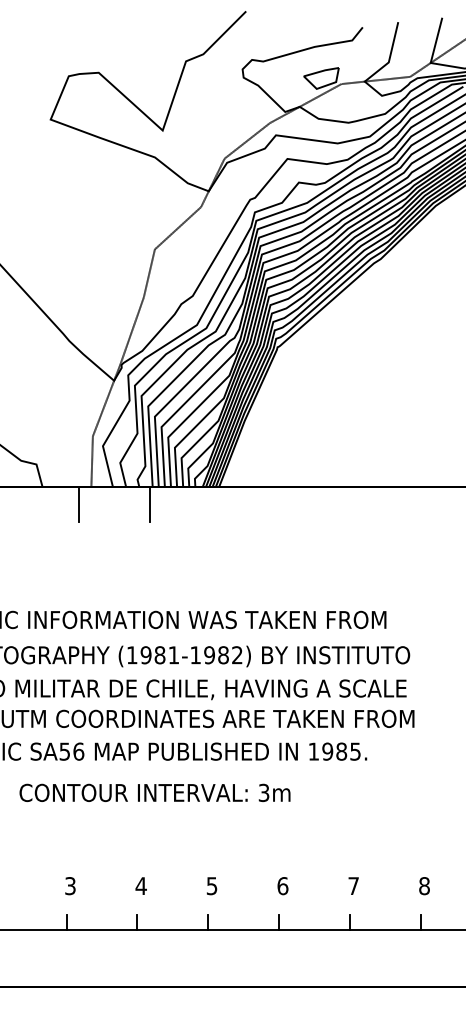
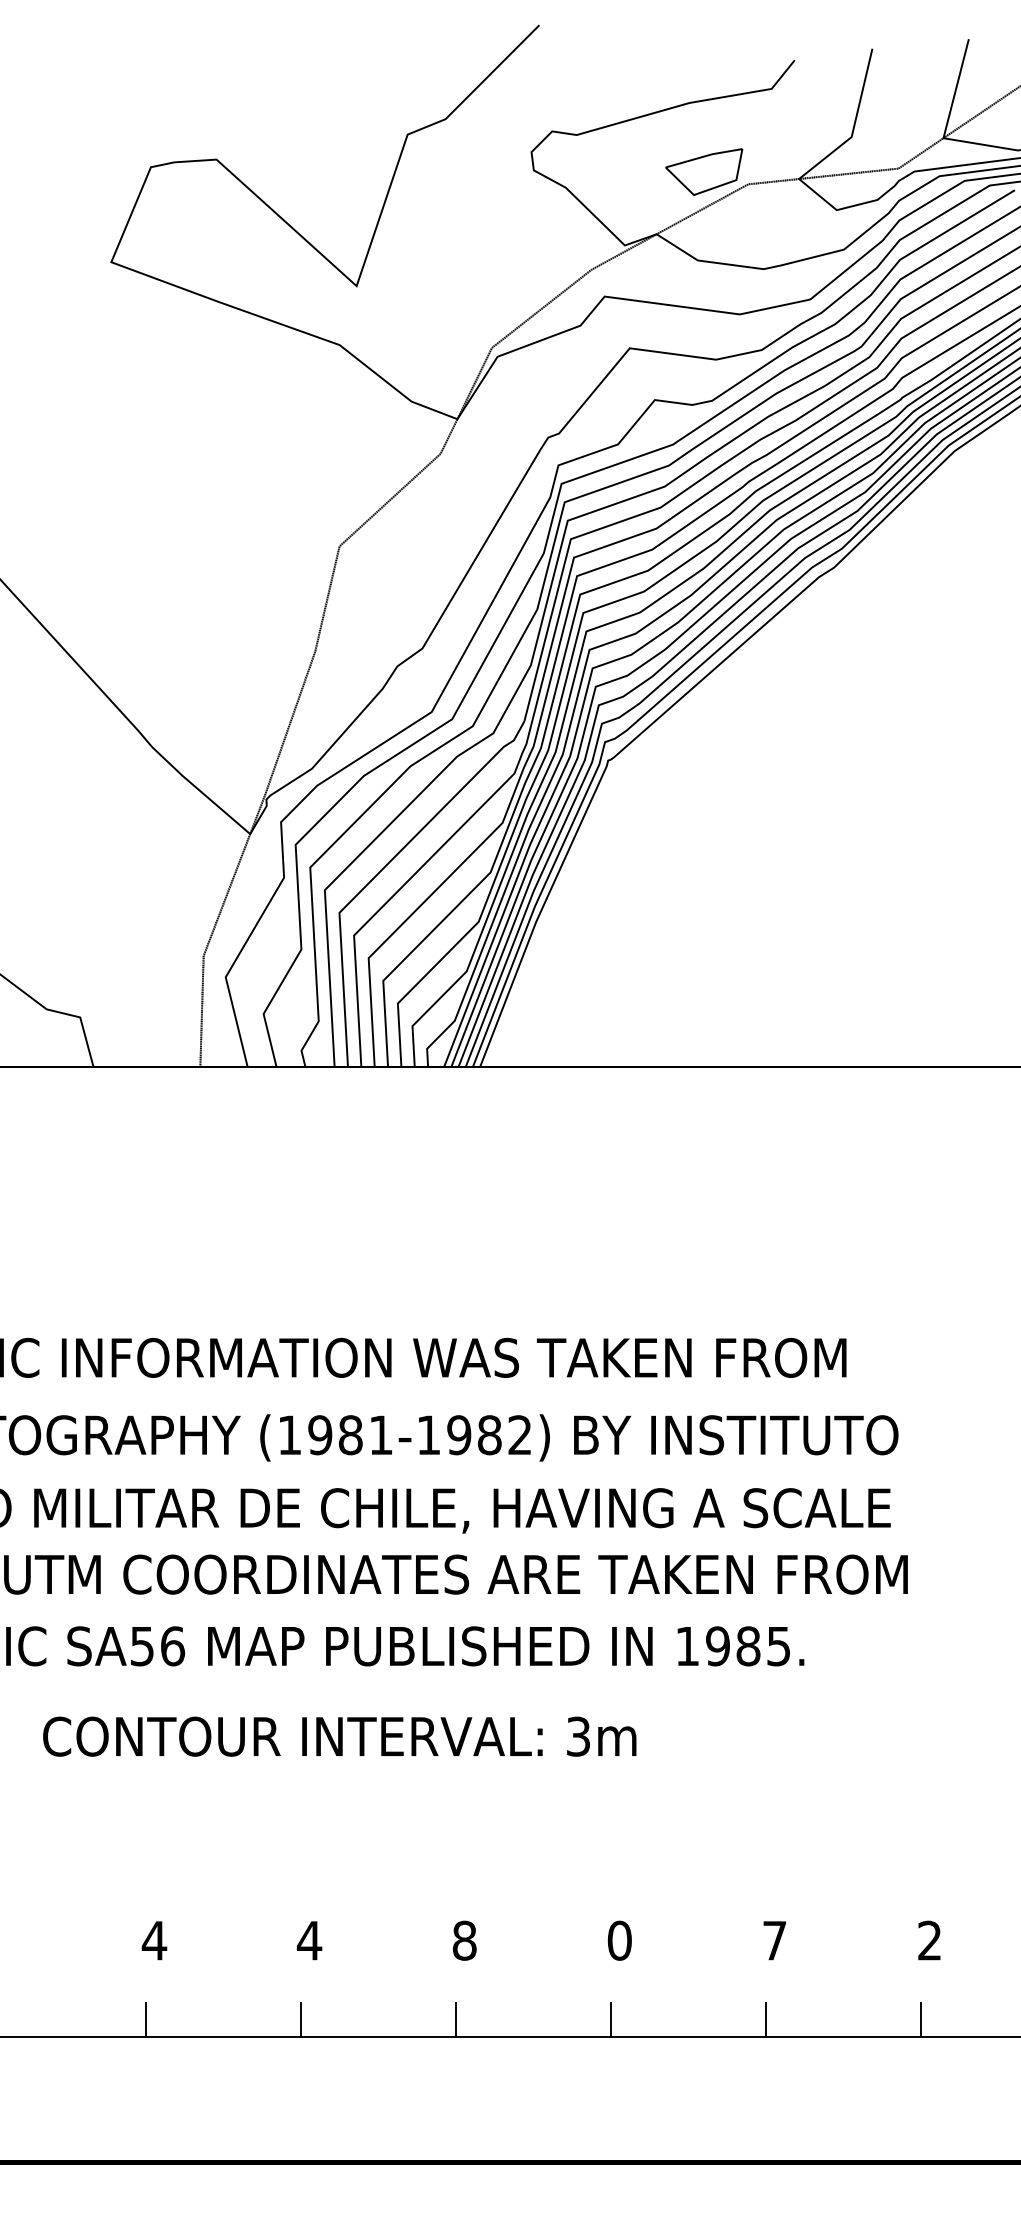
line: (79, 504) -> (174, 1105), removed
line: (150, 504) -> (329, 1105), removed
text: (282, 885) -> (618, 1939), 6 -> 0
text: (70, 886) -> (154, 1941), 3 -> 4
text: (211, 886) -> (463, 1941), 5 -> 8
text: (424, 886) -> (929, 1941), 8 -> 2

